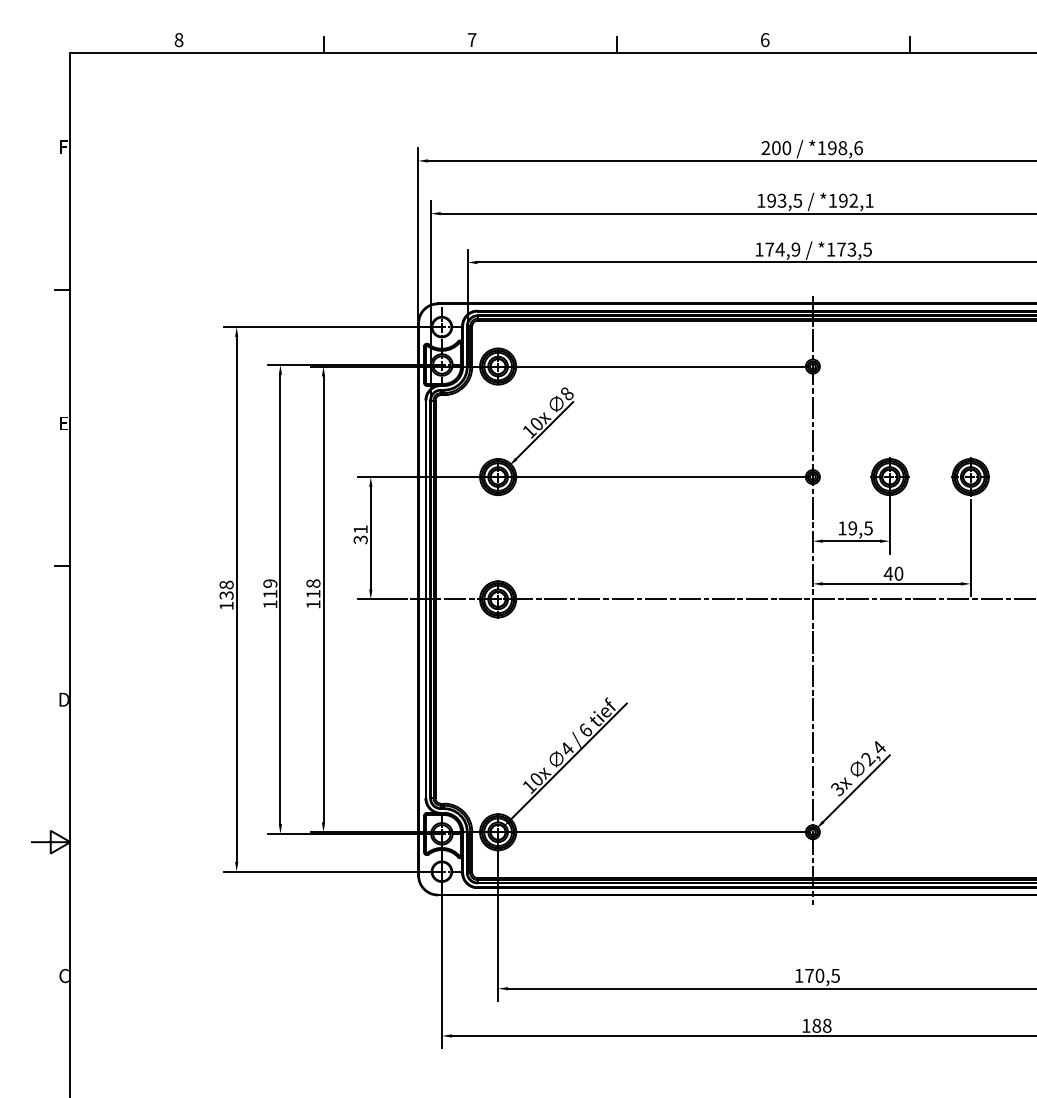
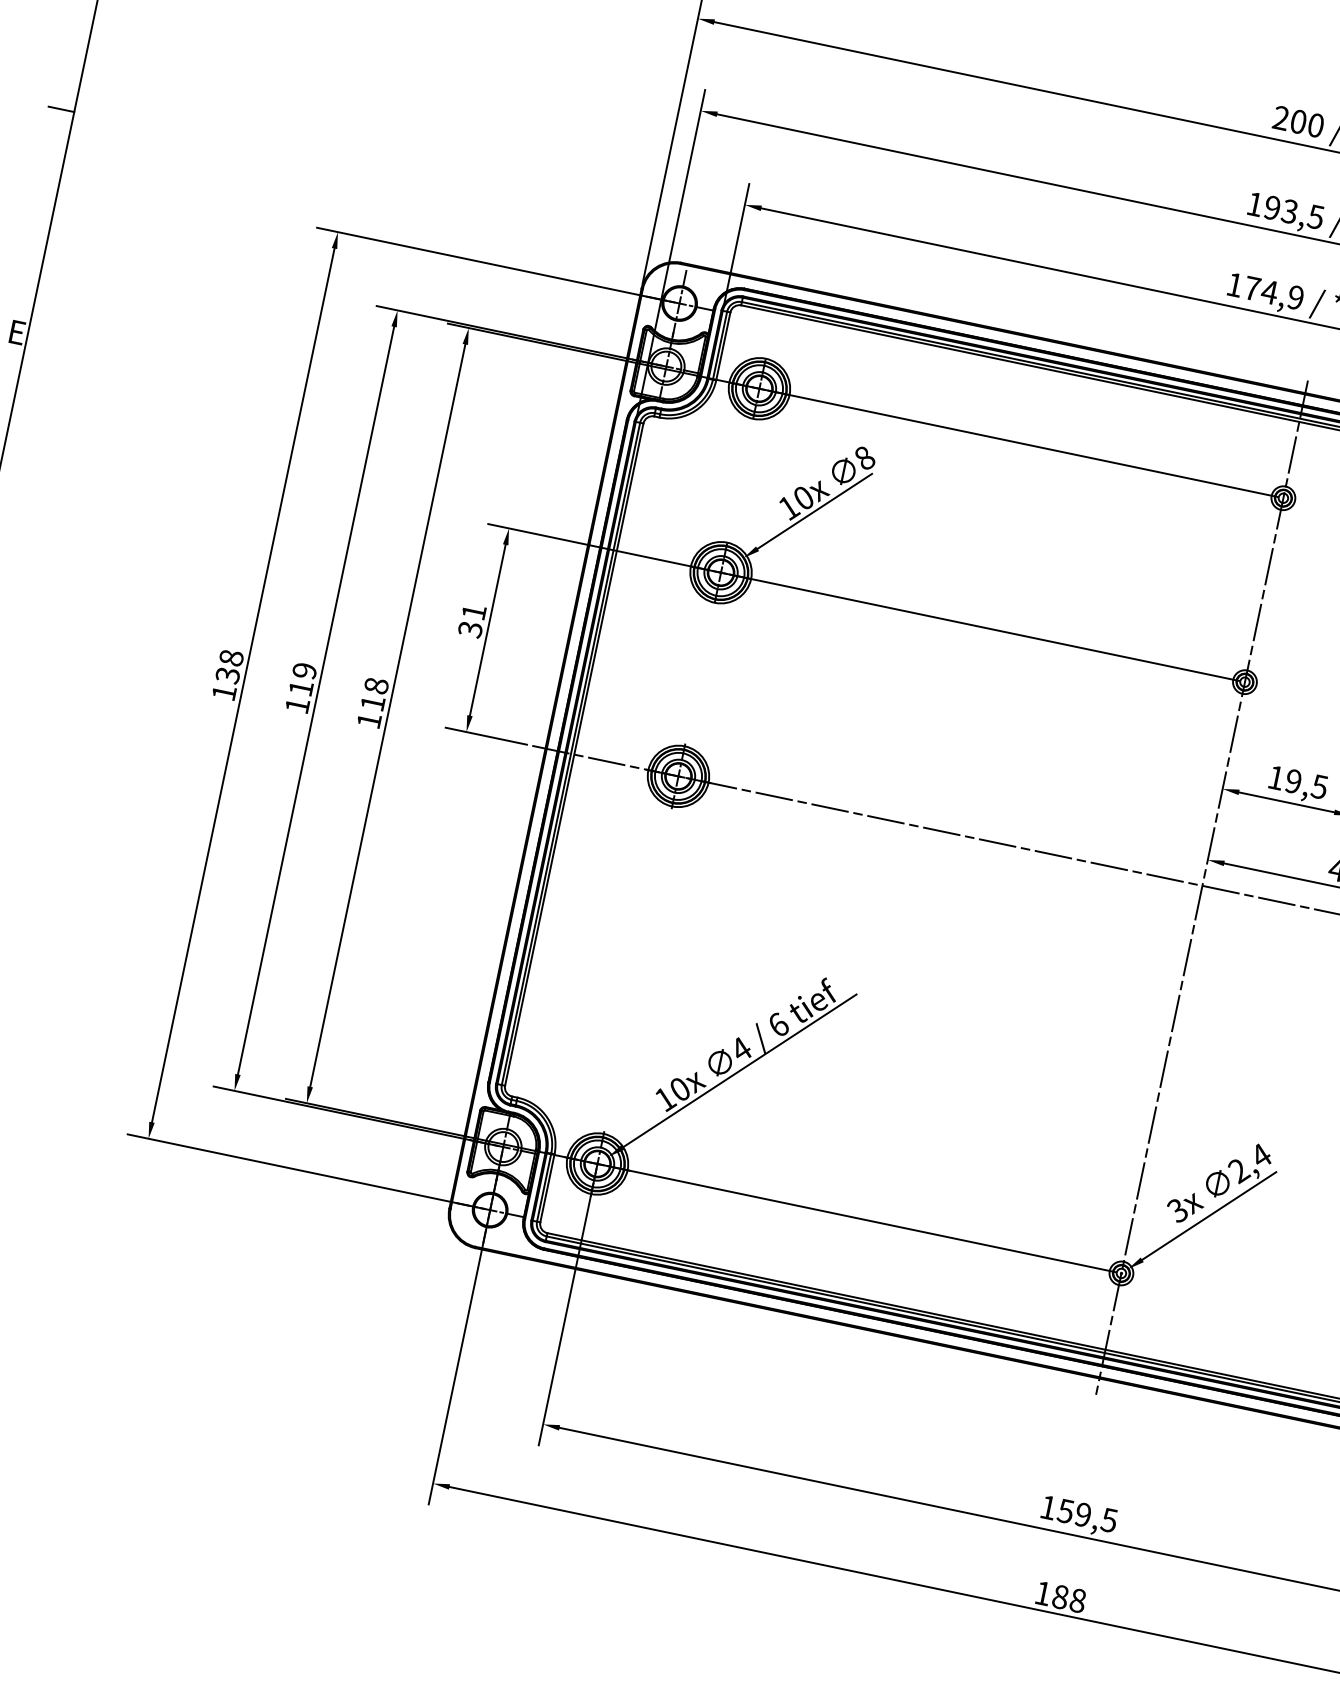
text: (814, 975) -> (1074, 1512), 170,5 -> 159,5

